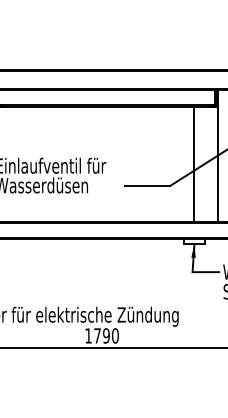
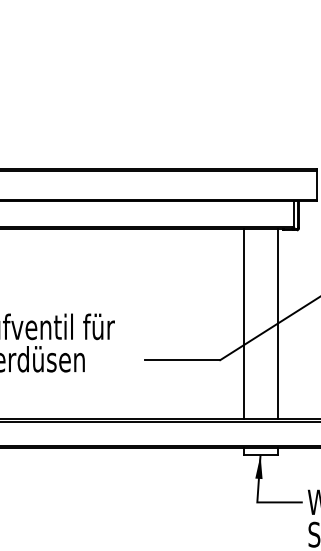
line: (194, 163) -> (244, 323), moved
line: (217, 163) -> (277, 323), moved

